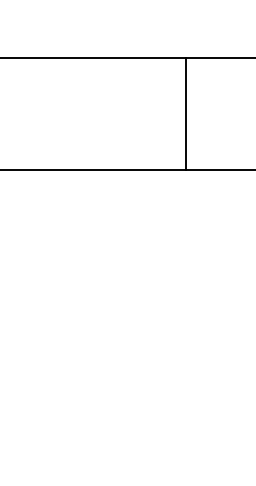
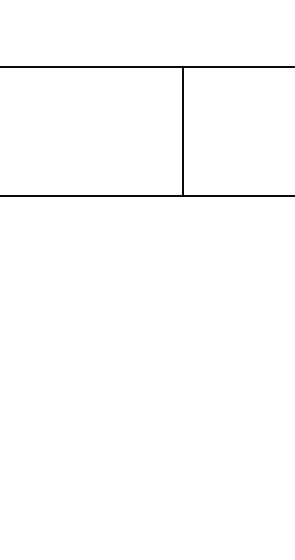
line: (186, 114) -> (183, 131), moved

